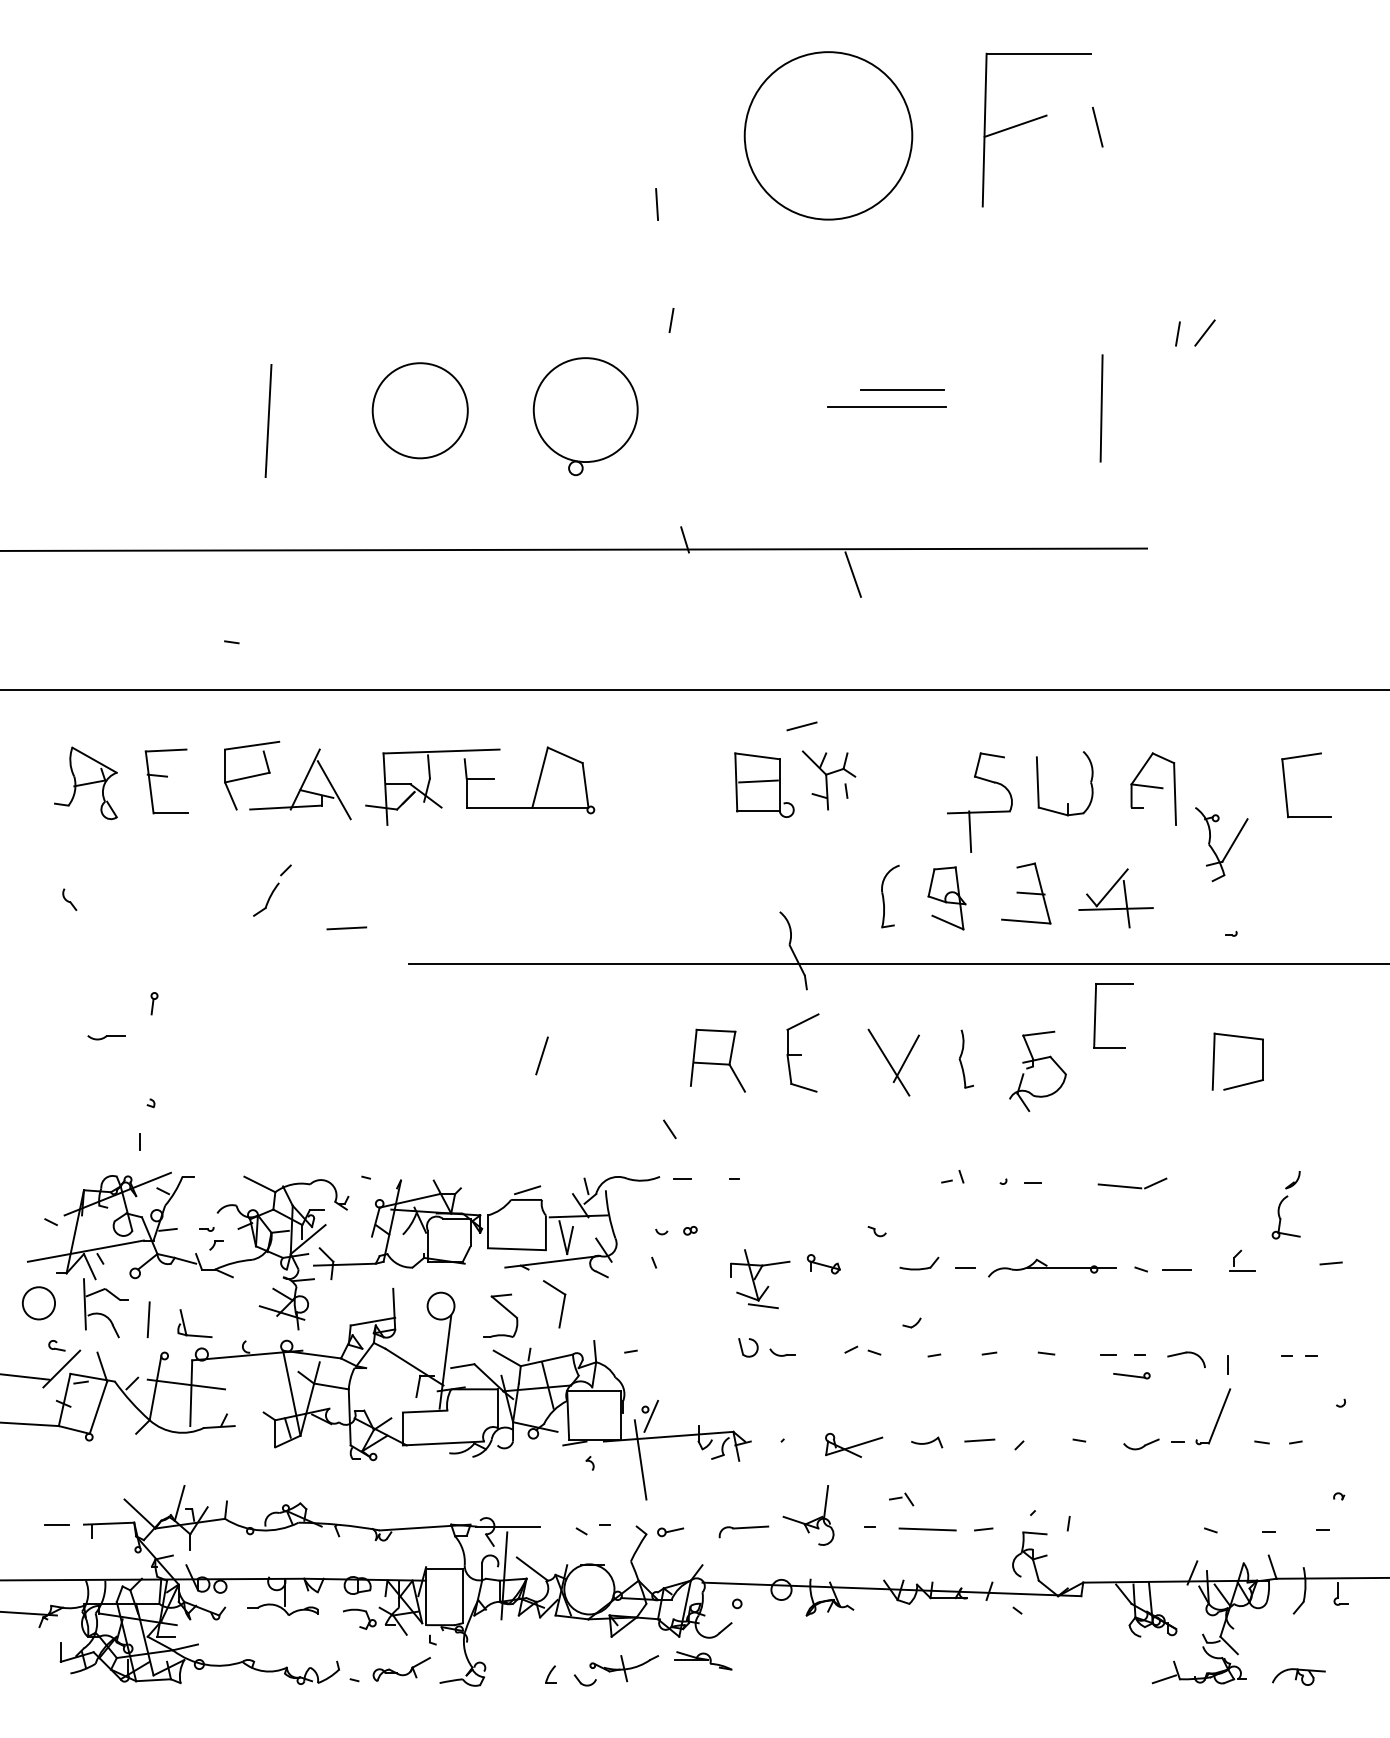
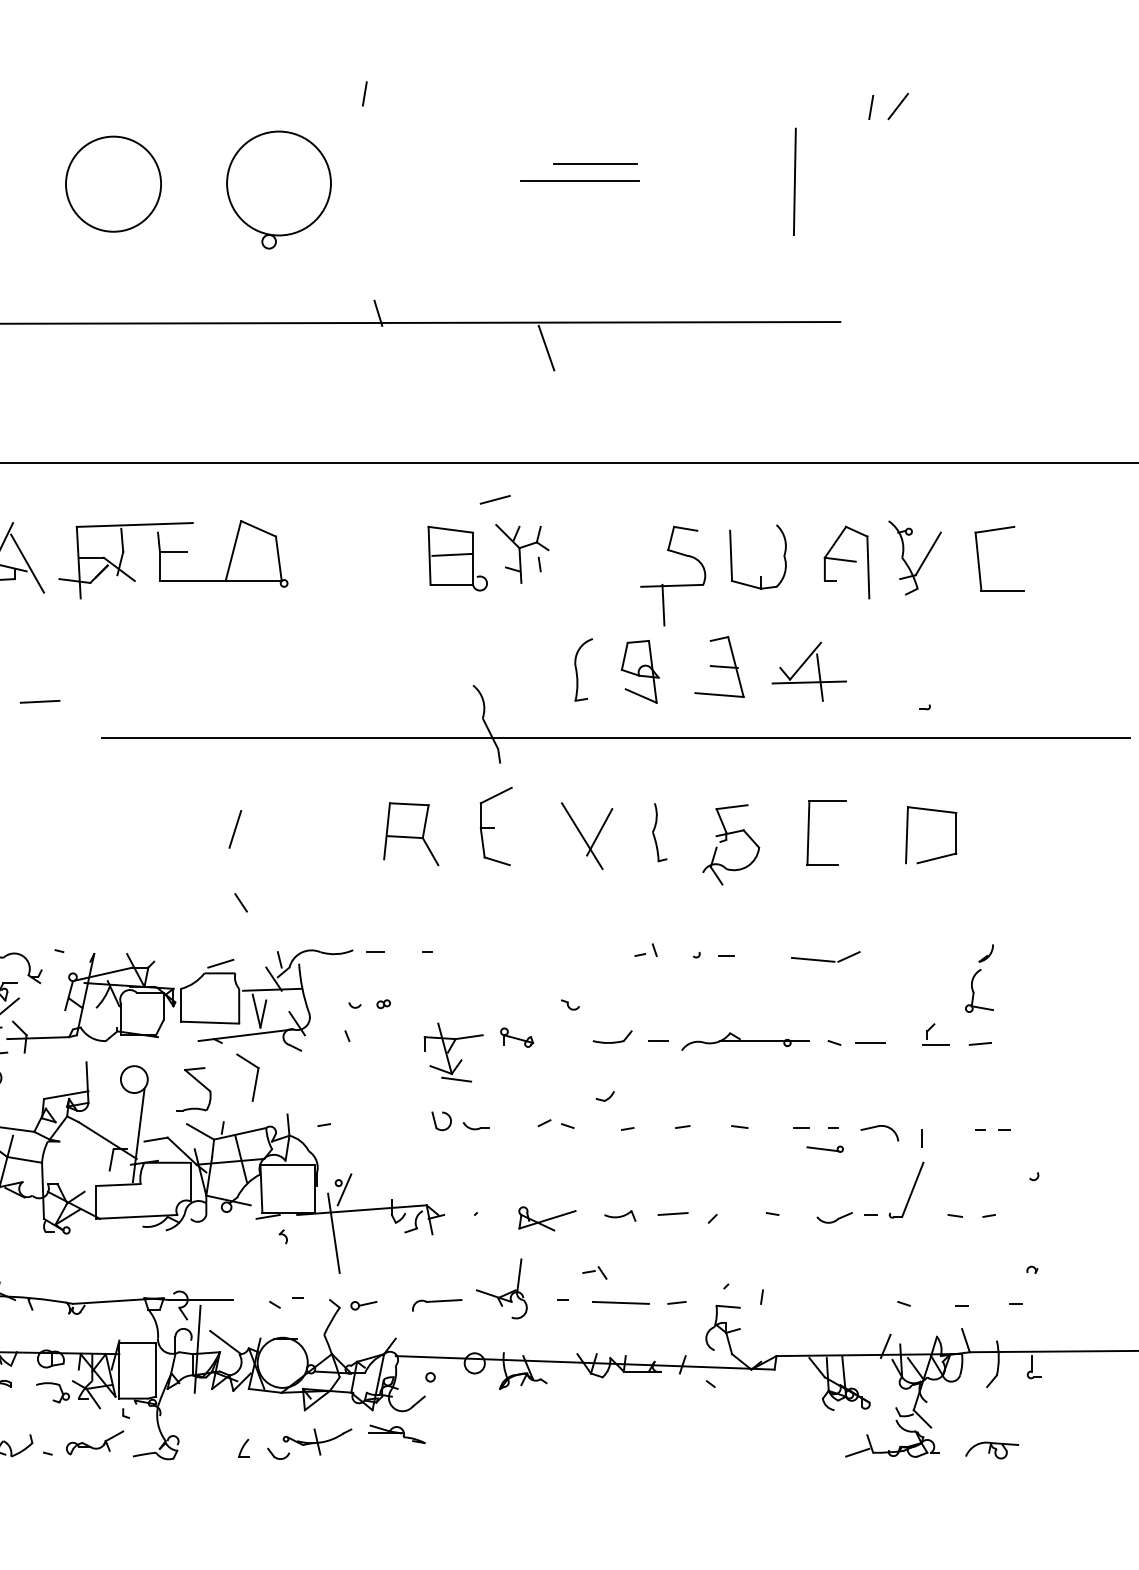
part: (1229, 847) -> (922, 560), moved
part: (1096, 1014) -> (809, 831), moved
line: (669, 1129) -> (240, 902), moved
line: (1330, 1263) -> (979, 1043), moved

